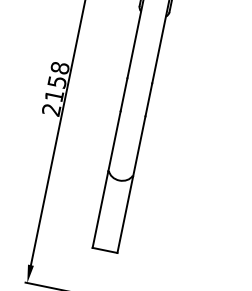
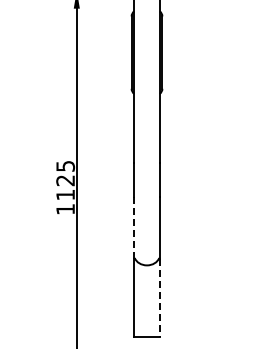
text: (55, 88) -> (65, 187), 2158 -> 1125
line: (114, 142) -> (134, 228), solid -> dashed
line: (124, 215) -> (159, 298), solid -> dashed

